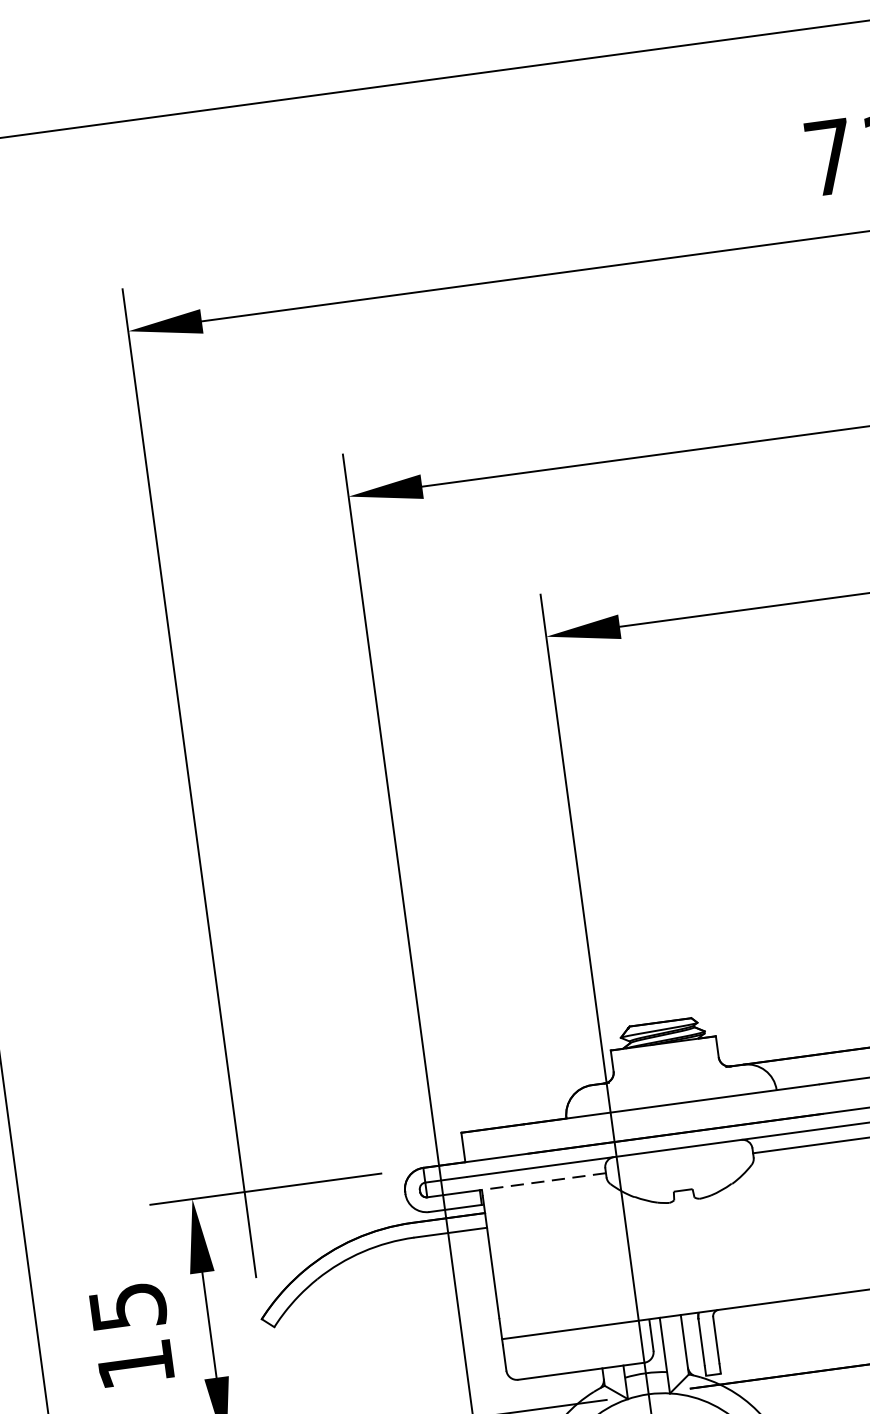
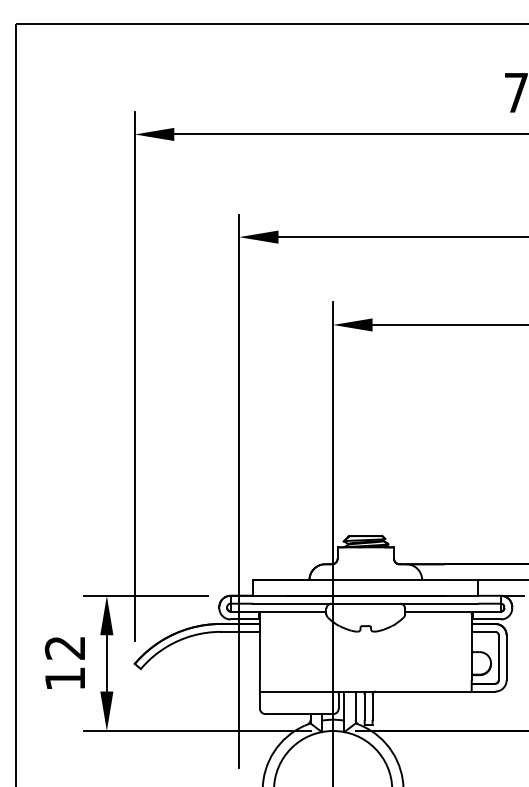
line: (542, 1181) -> (292, 611), dashed -> solid
text: (126, 1306) -> (64, 647), 15 -> 12

